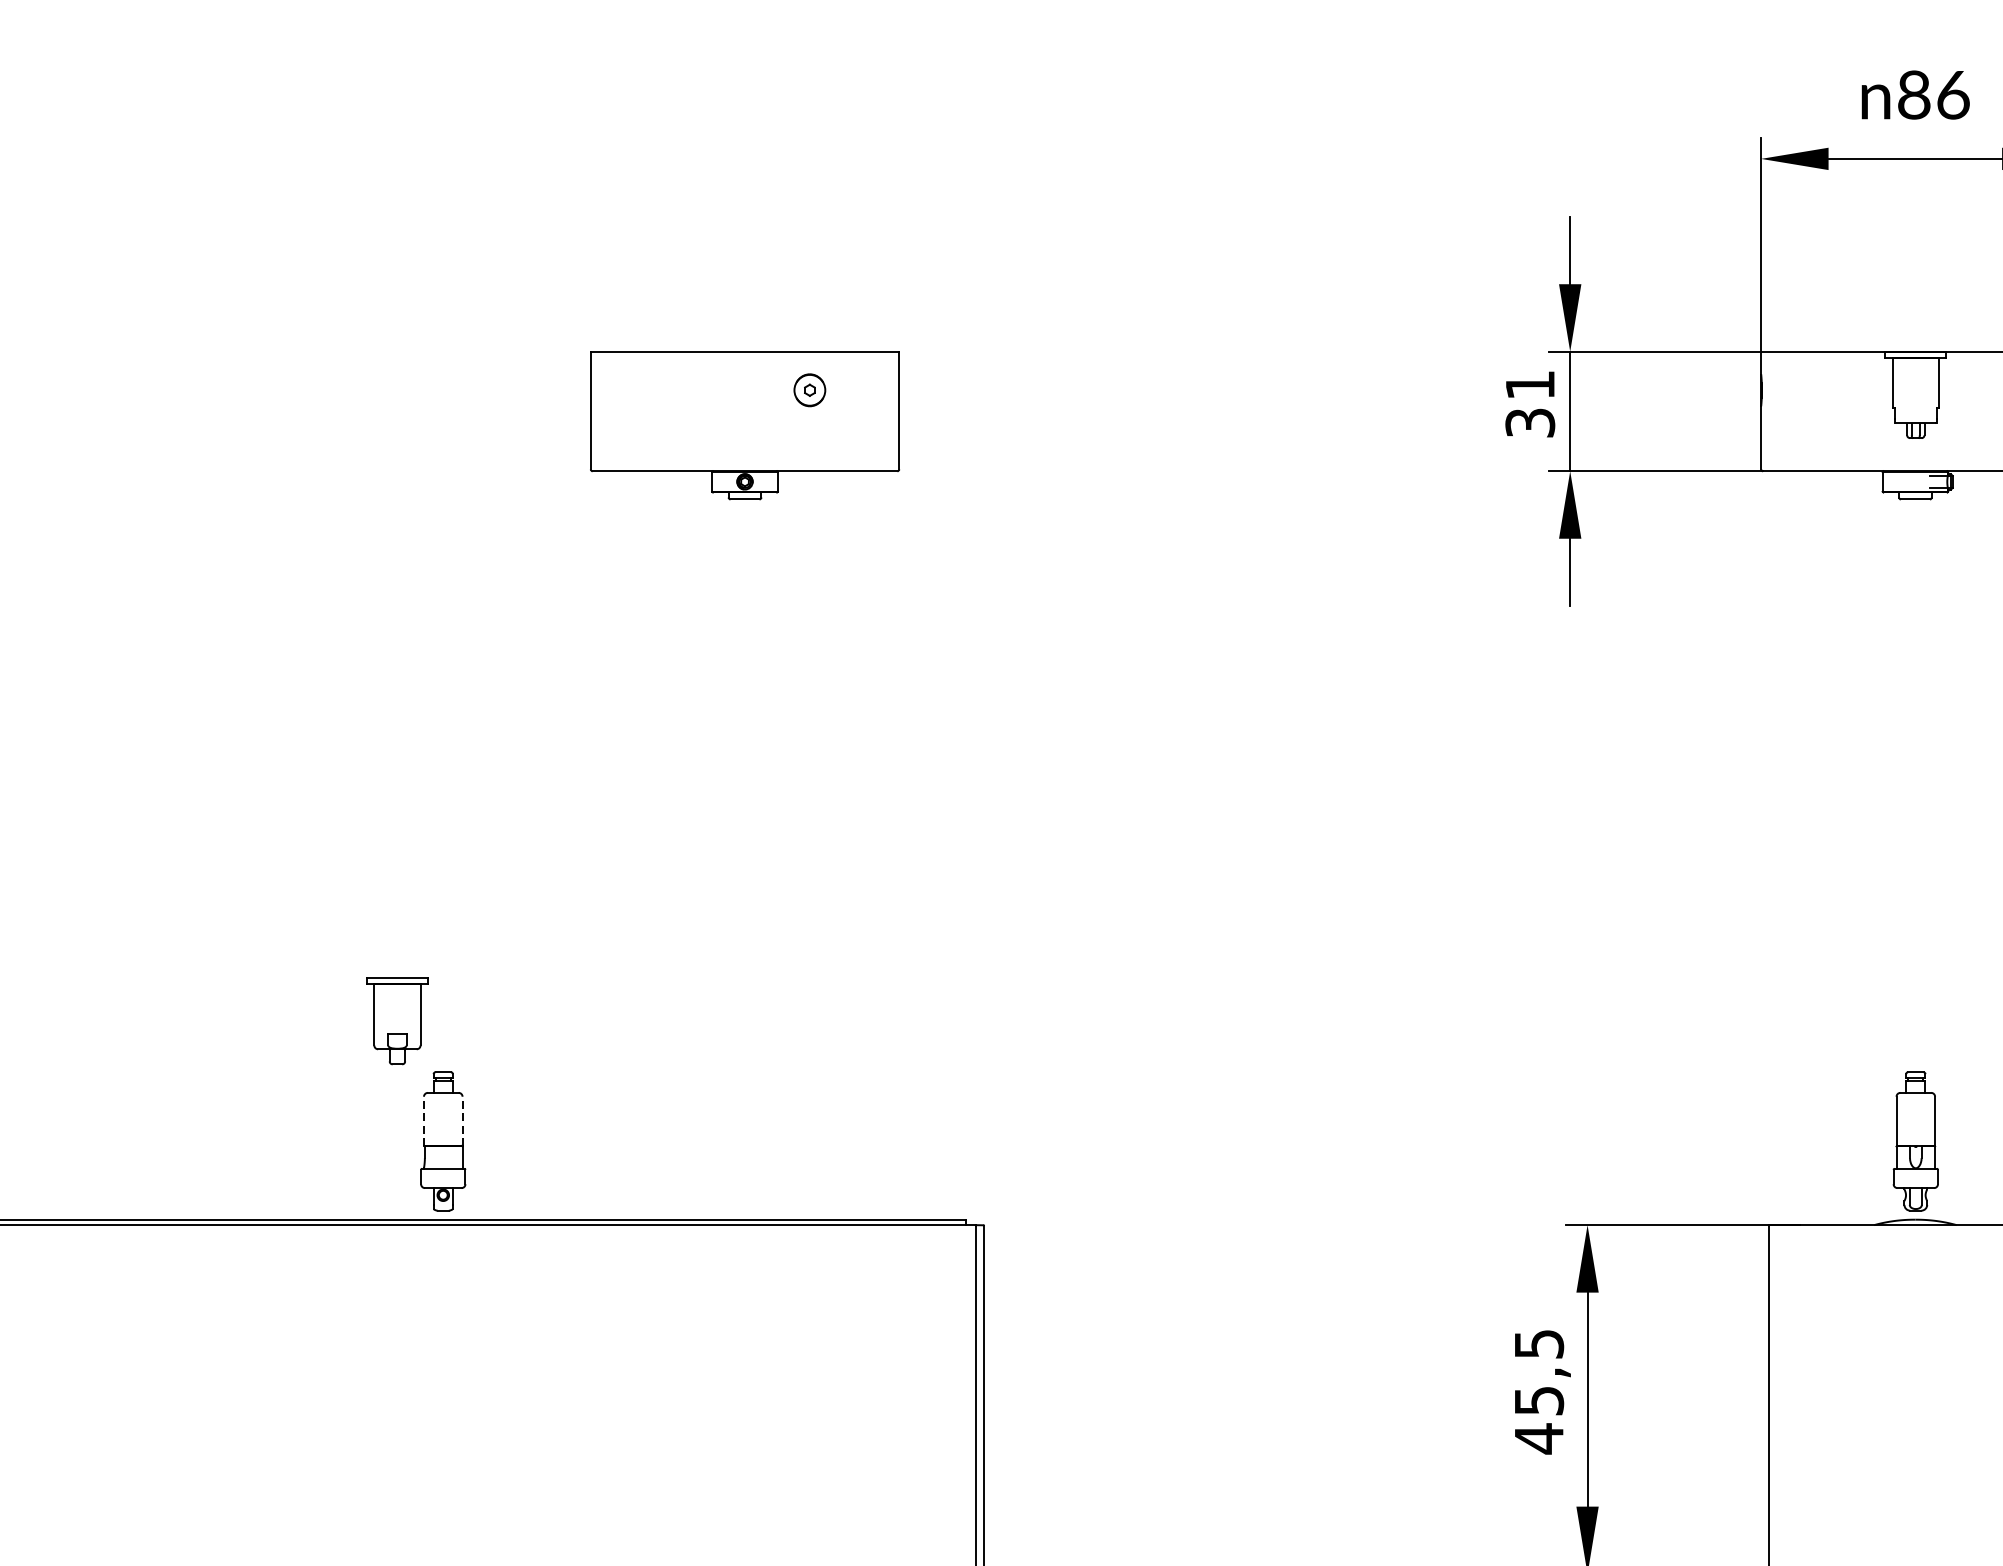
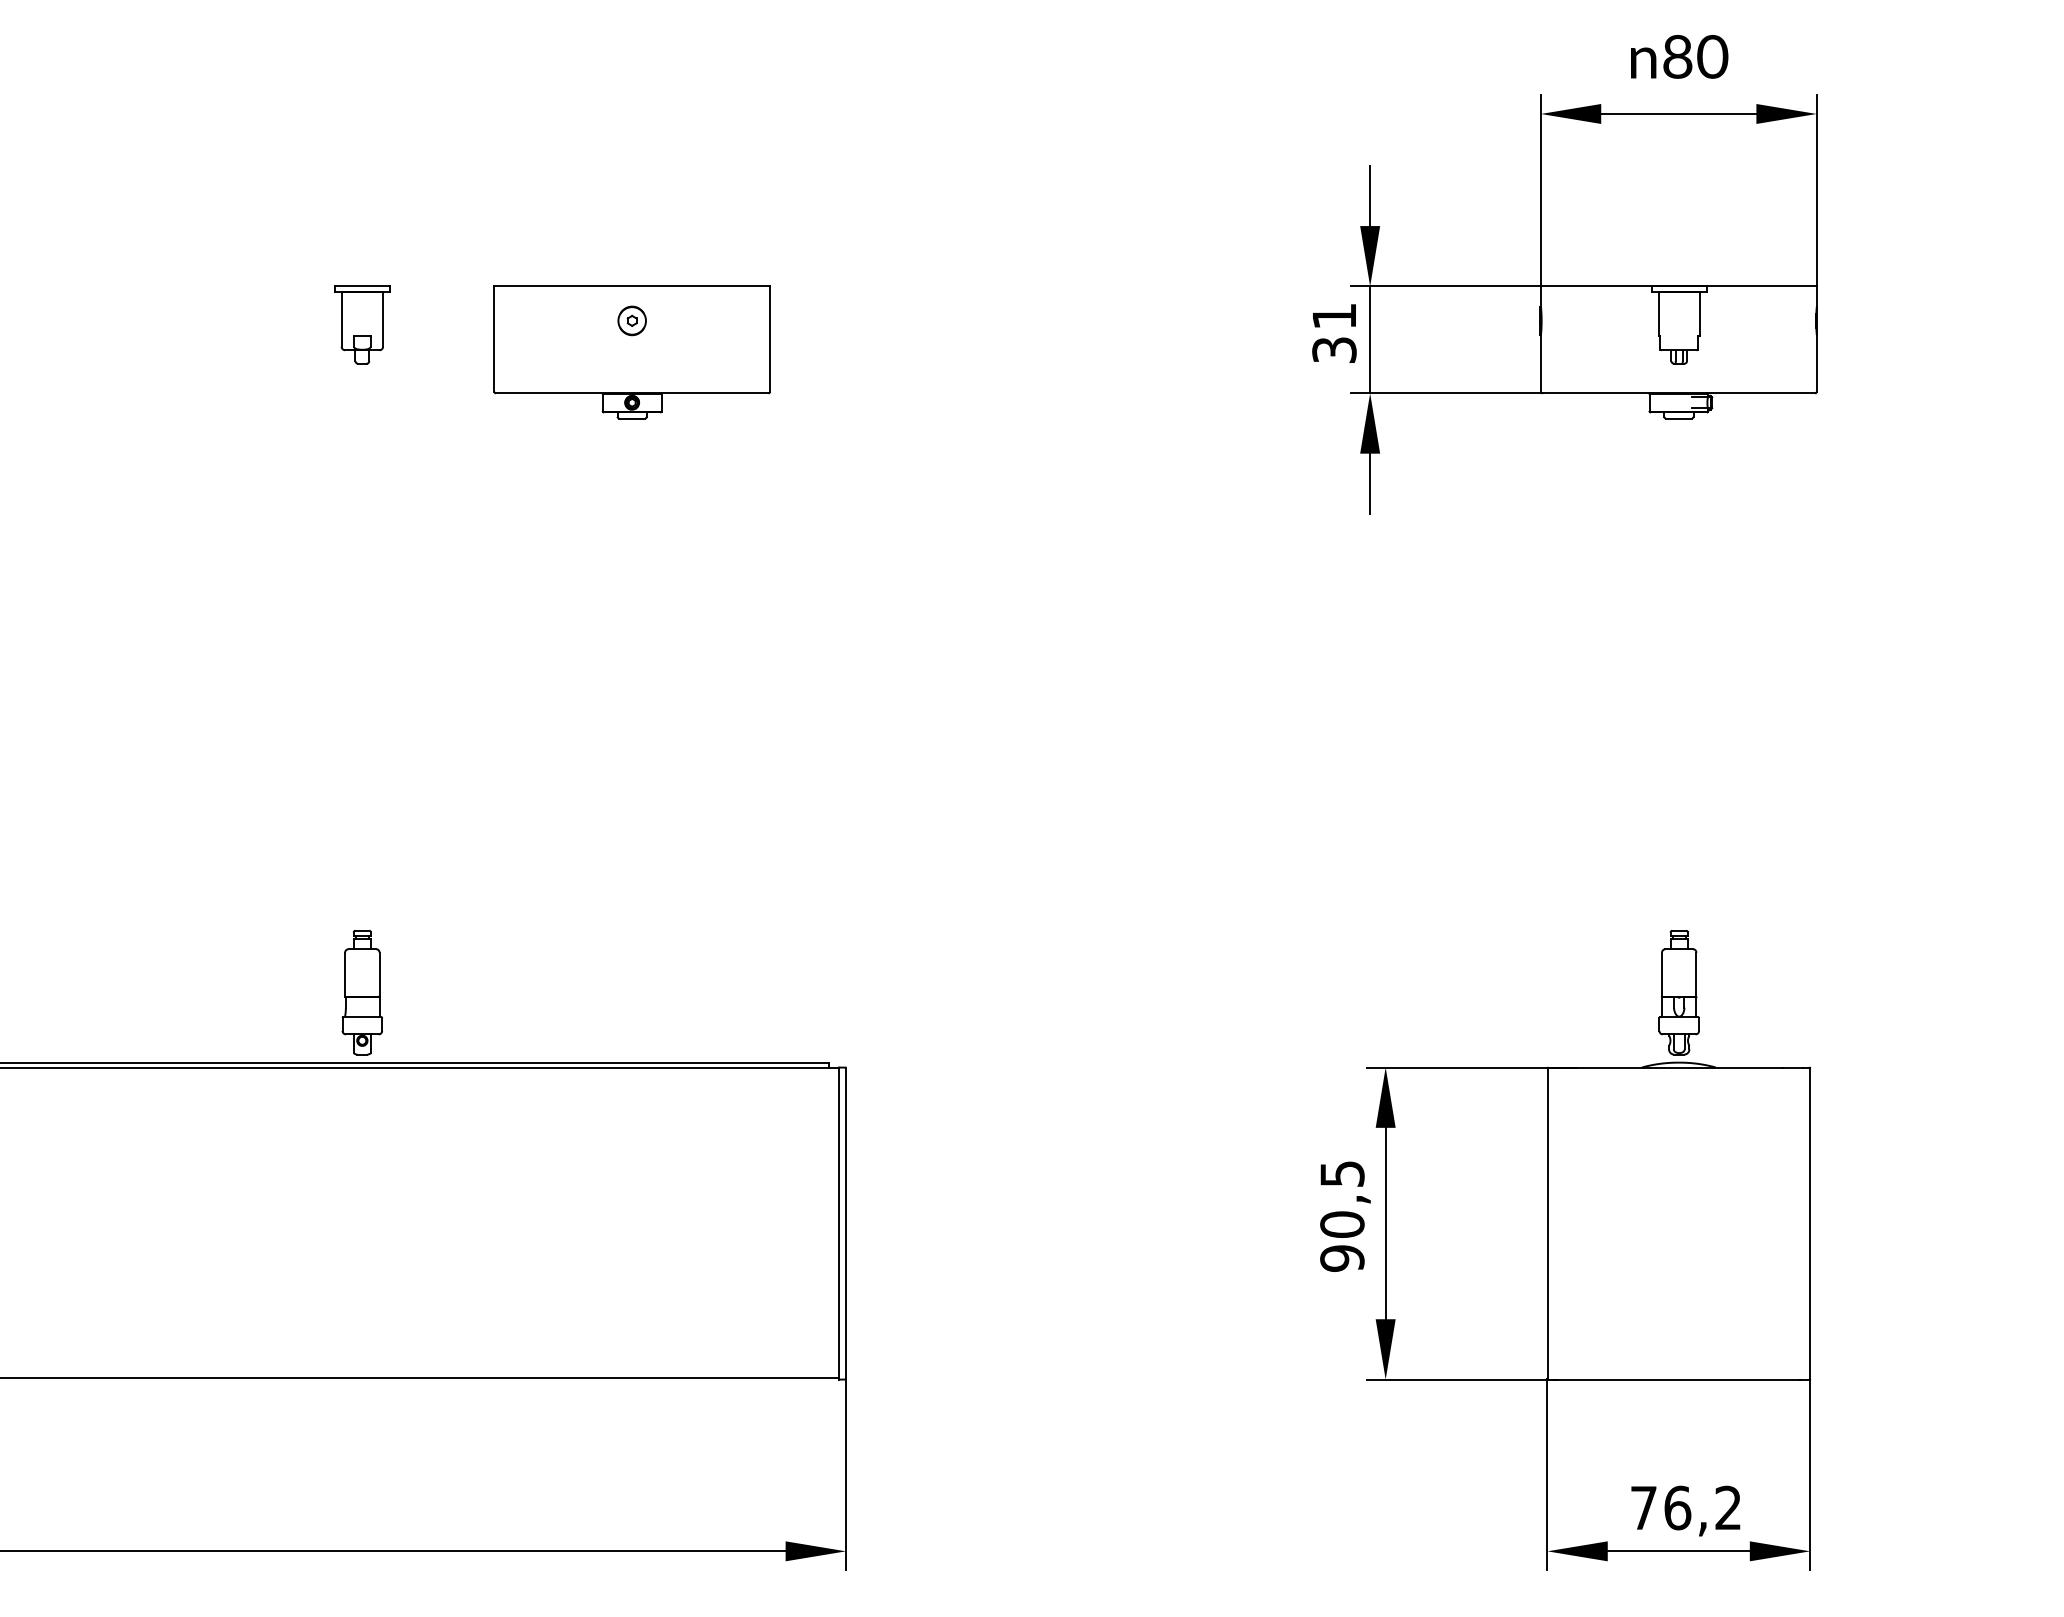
text: (1953, 94) -> (1712, 56), 86 -> 80
part: (809, 389) -> (631, 320), moved
part: (397, 1020) -> (362, 324), moved
line: (424, 1121) -> (345, 974), dashed -> solid
line: (462, 1121) -> (379, 974), dashed -> solid
text: (1539, 1419) -> (1342, 1241), 45,5 -> 90,5

